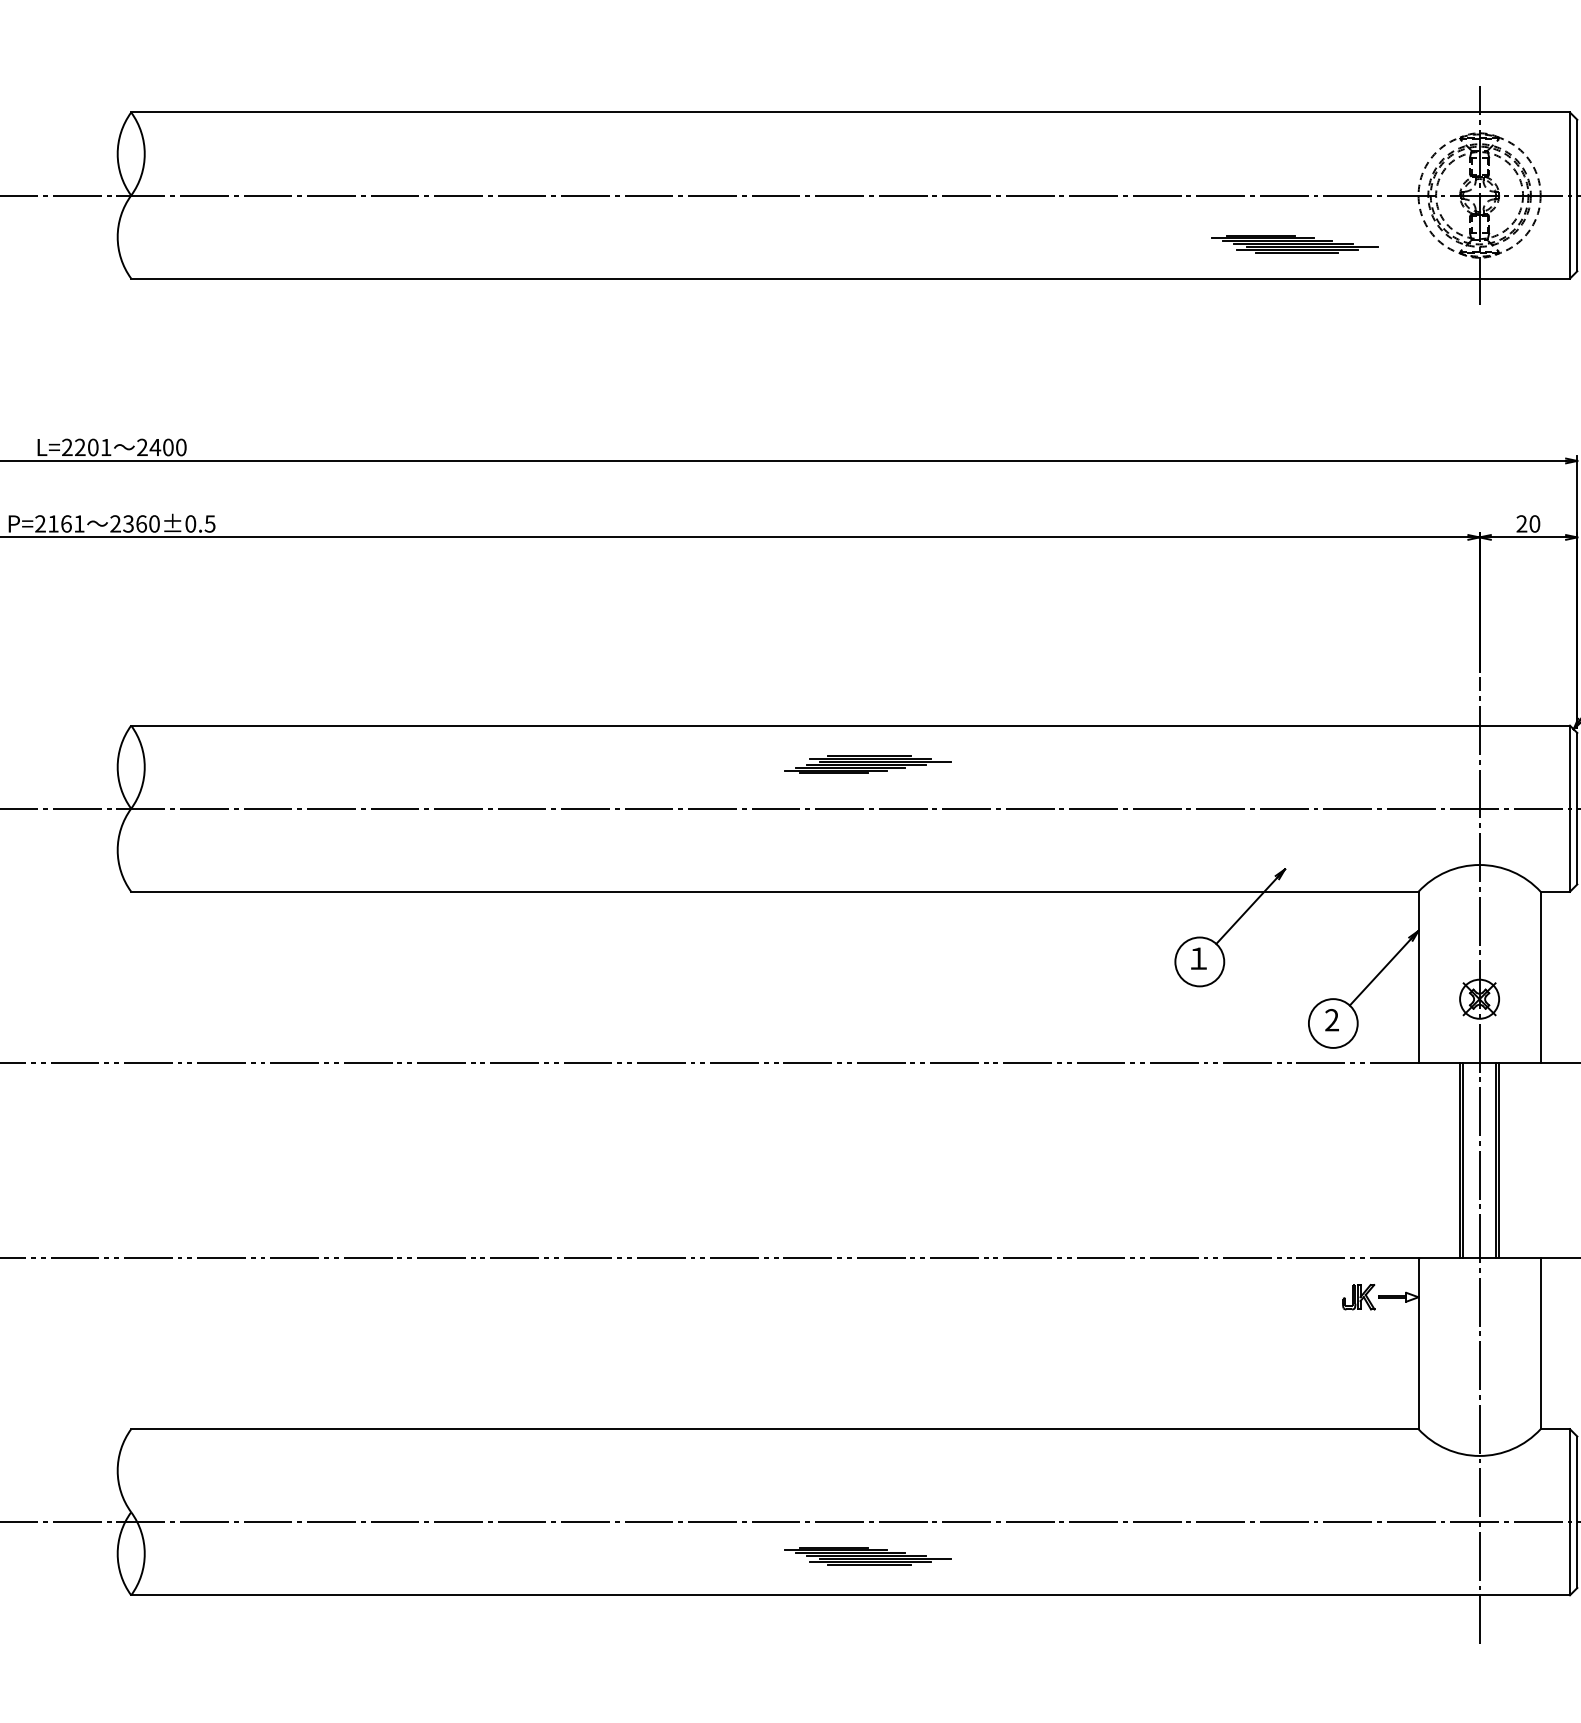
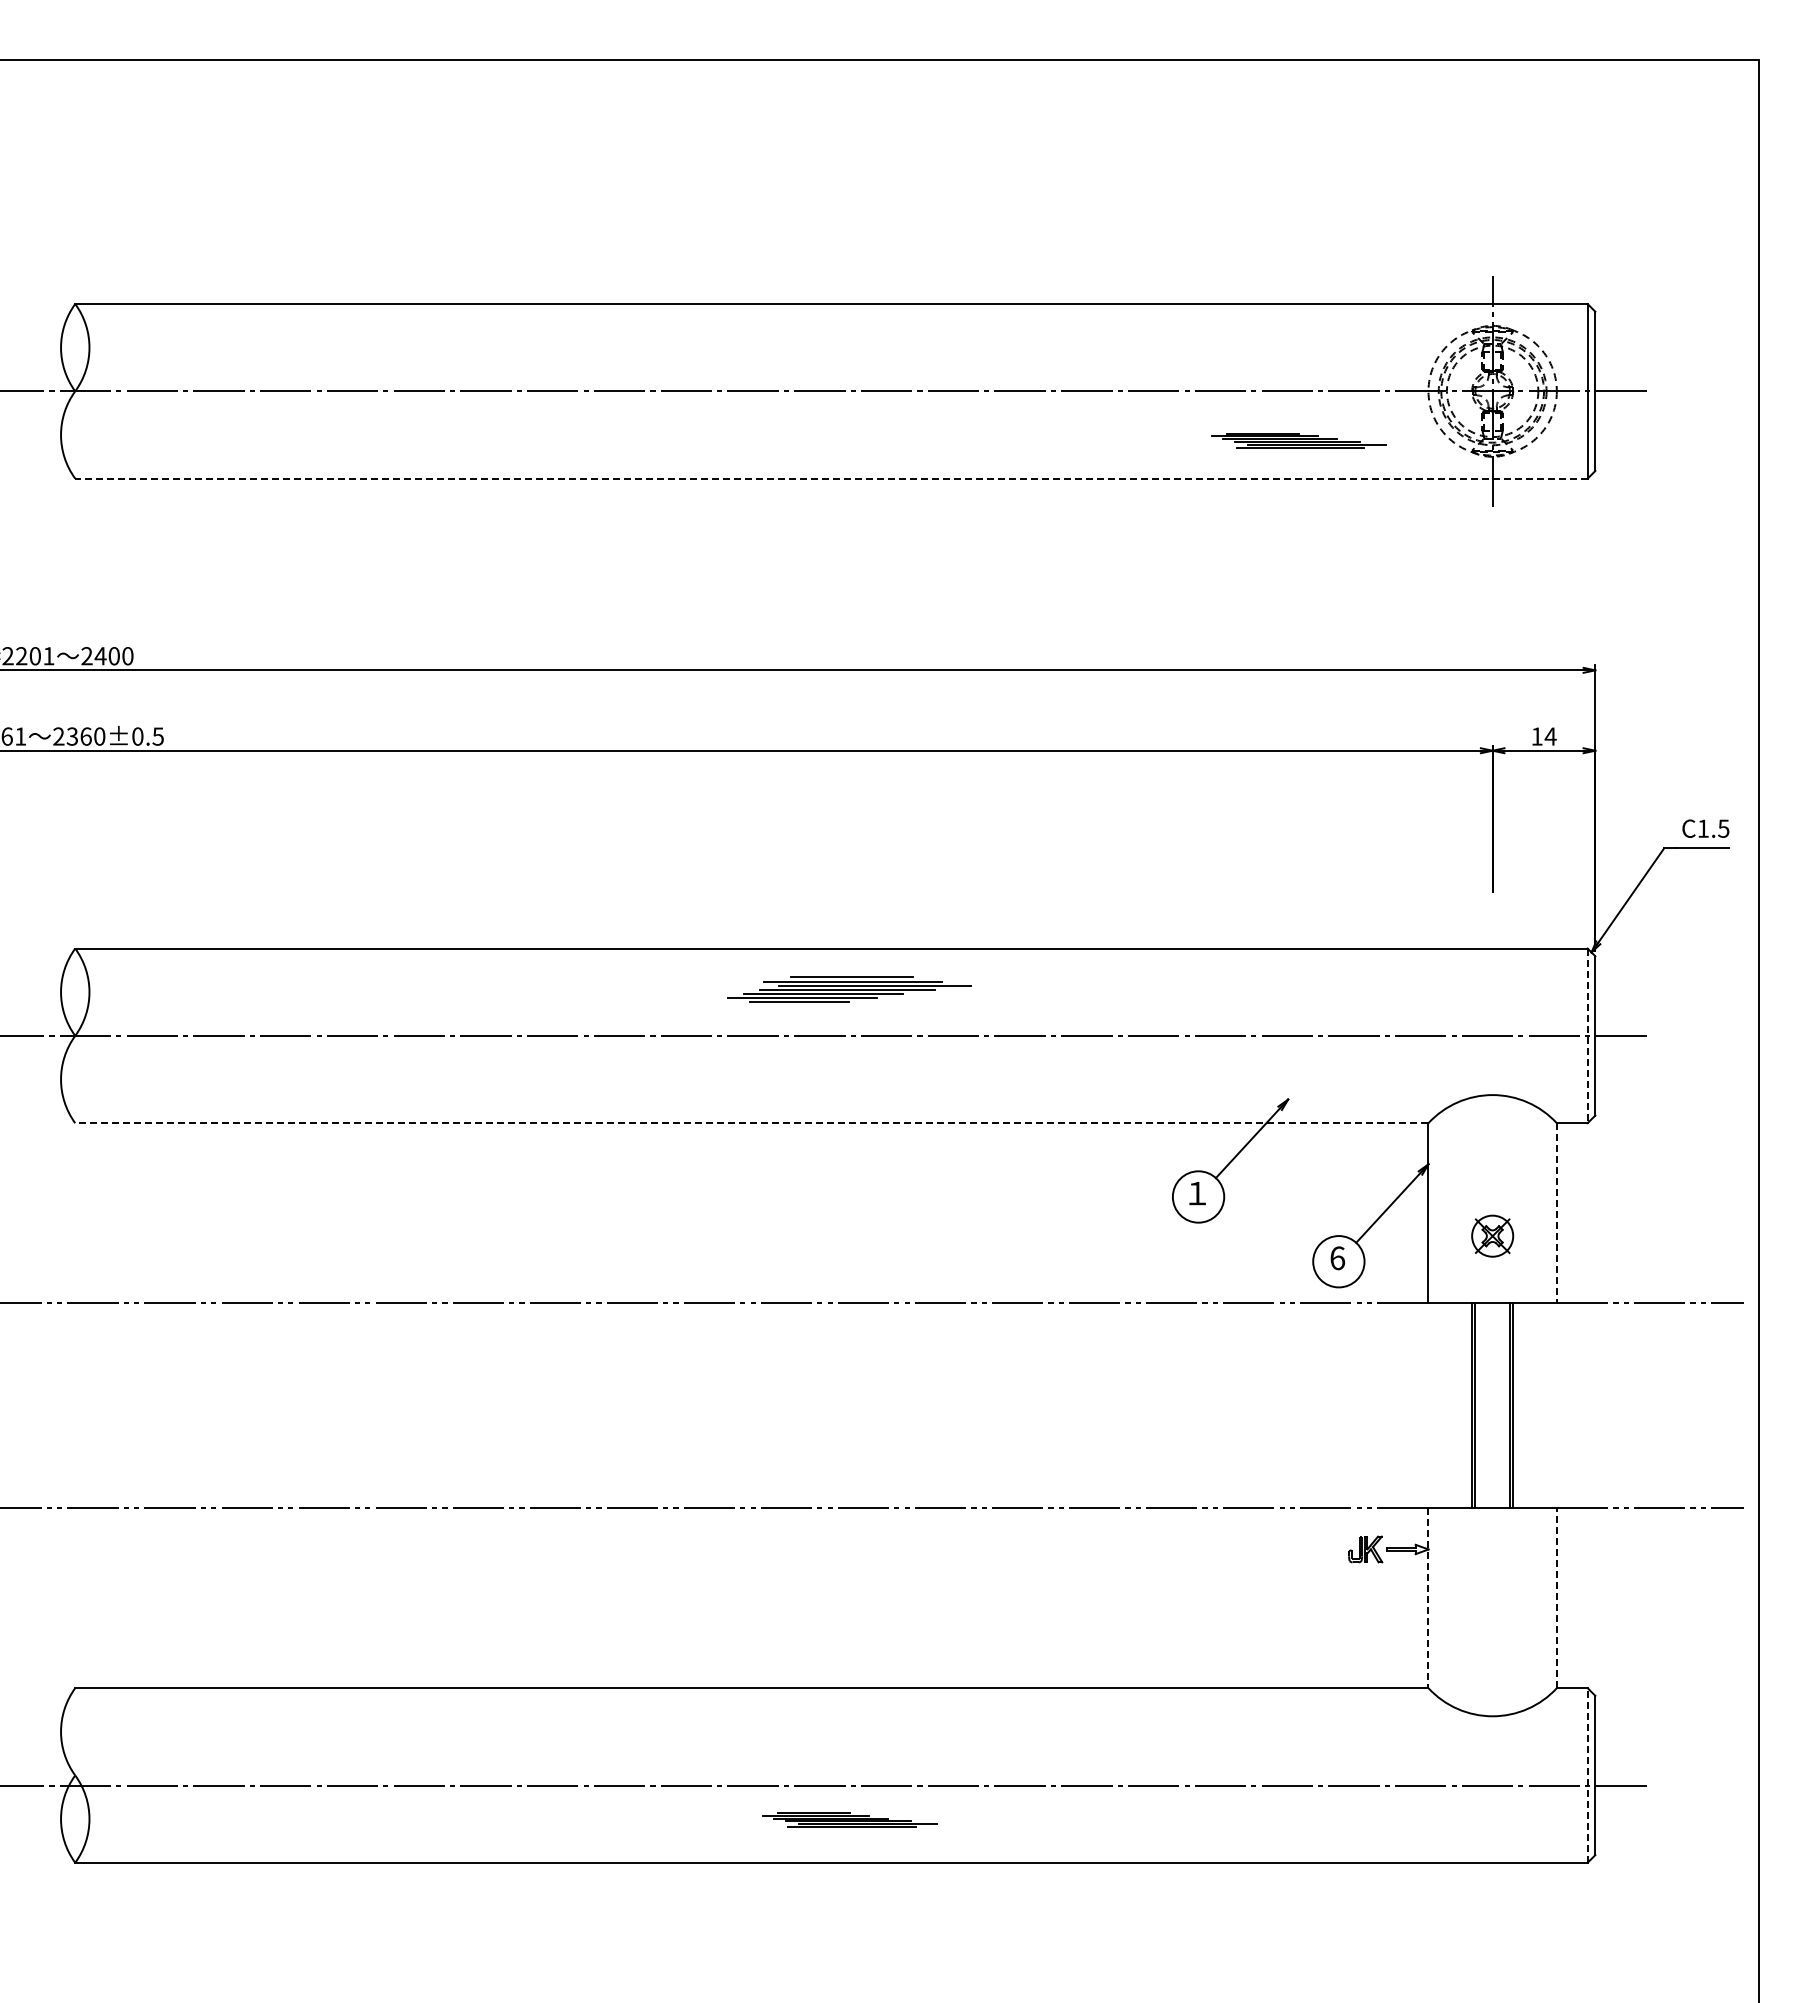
line: (1296, 252) -> (1300, 451), removed
line: (849, 278) -> (830, 478), solid -> dashed
text: (1527, 523) -> (1543, 736), 20 -> 14
part: (867, 764) -> (849, 989), size x1.4
line: (1569, 809) -> (1587, 1036), solid -> dashed
line: (774, 892) -> (751, 1123), solid -> dashed
line: (1540, 977) -> (1556, 1213), solid -> dashed
text: (1331, 1020) -> (1337, 1258), 2 -> 6
line: (1479, 1160) -> (1492, 1405), removed
line: (1418, 1343) -> (1428, 1598), solid -> dashed
line: (1540, 1343) -> (1556, 1598), solid -> dashed
line: (1569, 1511) -> (1587, 1774), solid -> dashed
line: (869, 1564) -> (851, 1830), removed

